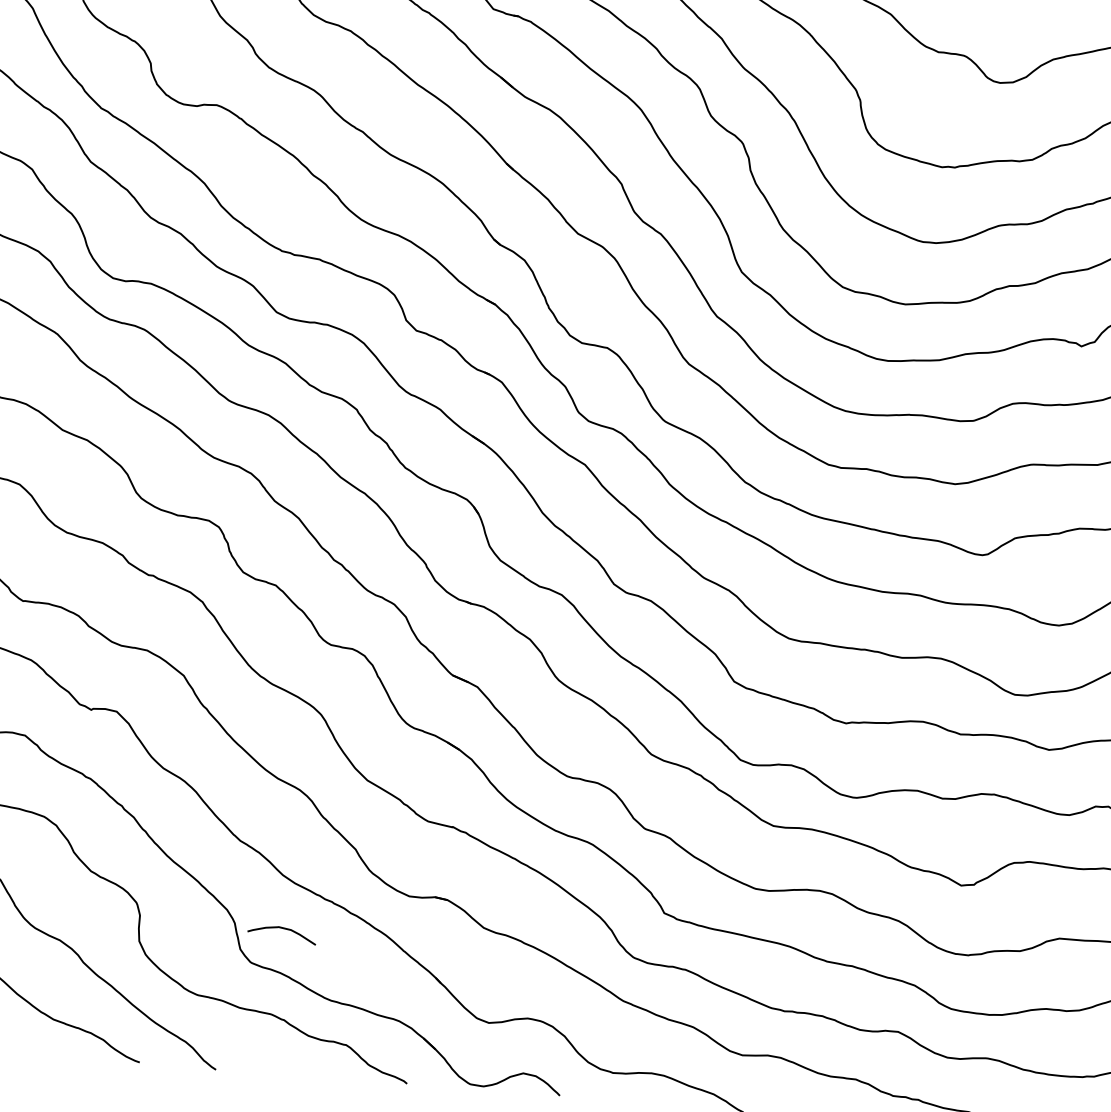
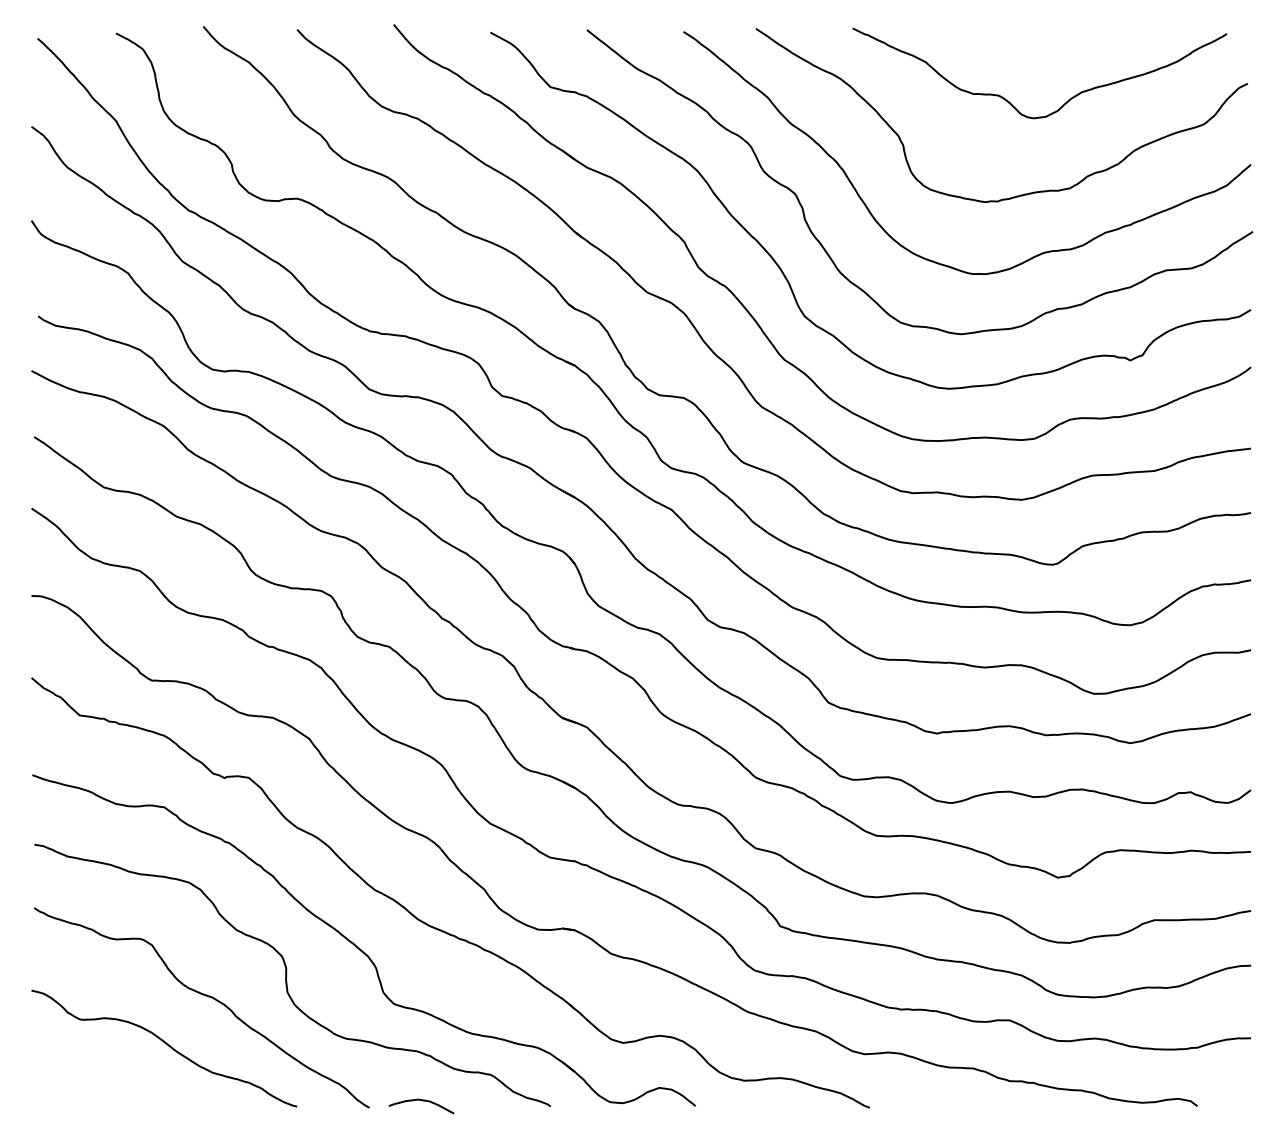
curve: (283, 929) -> (422, 1101), moved

